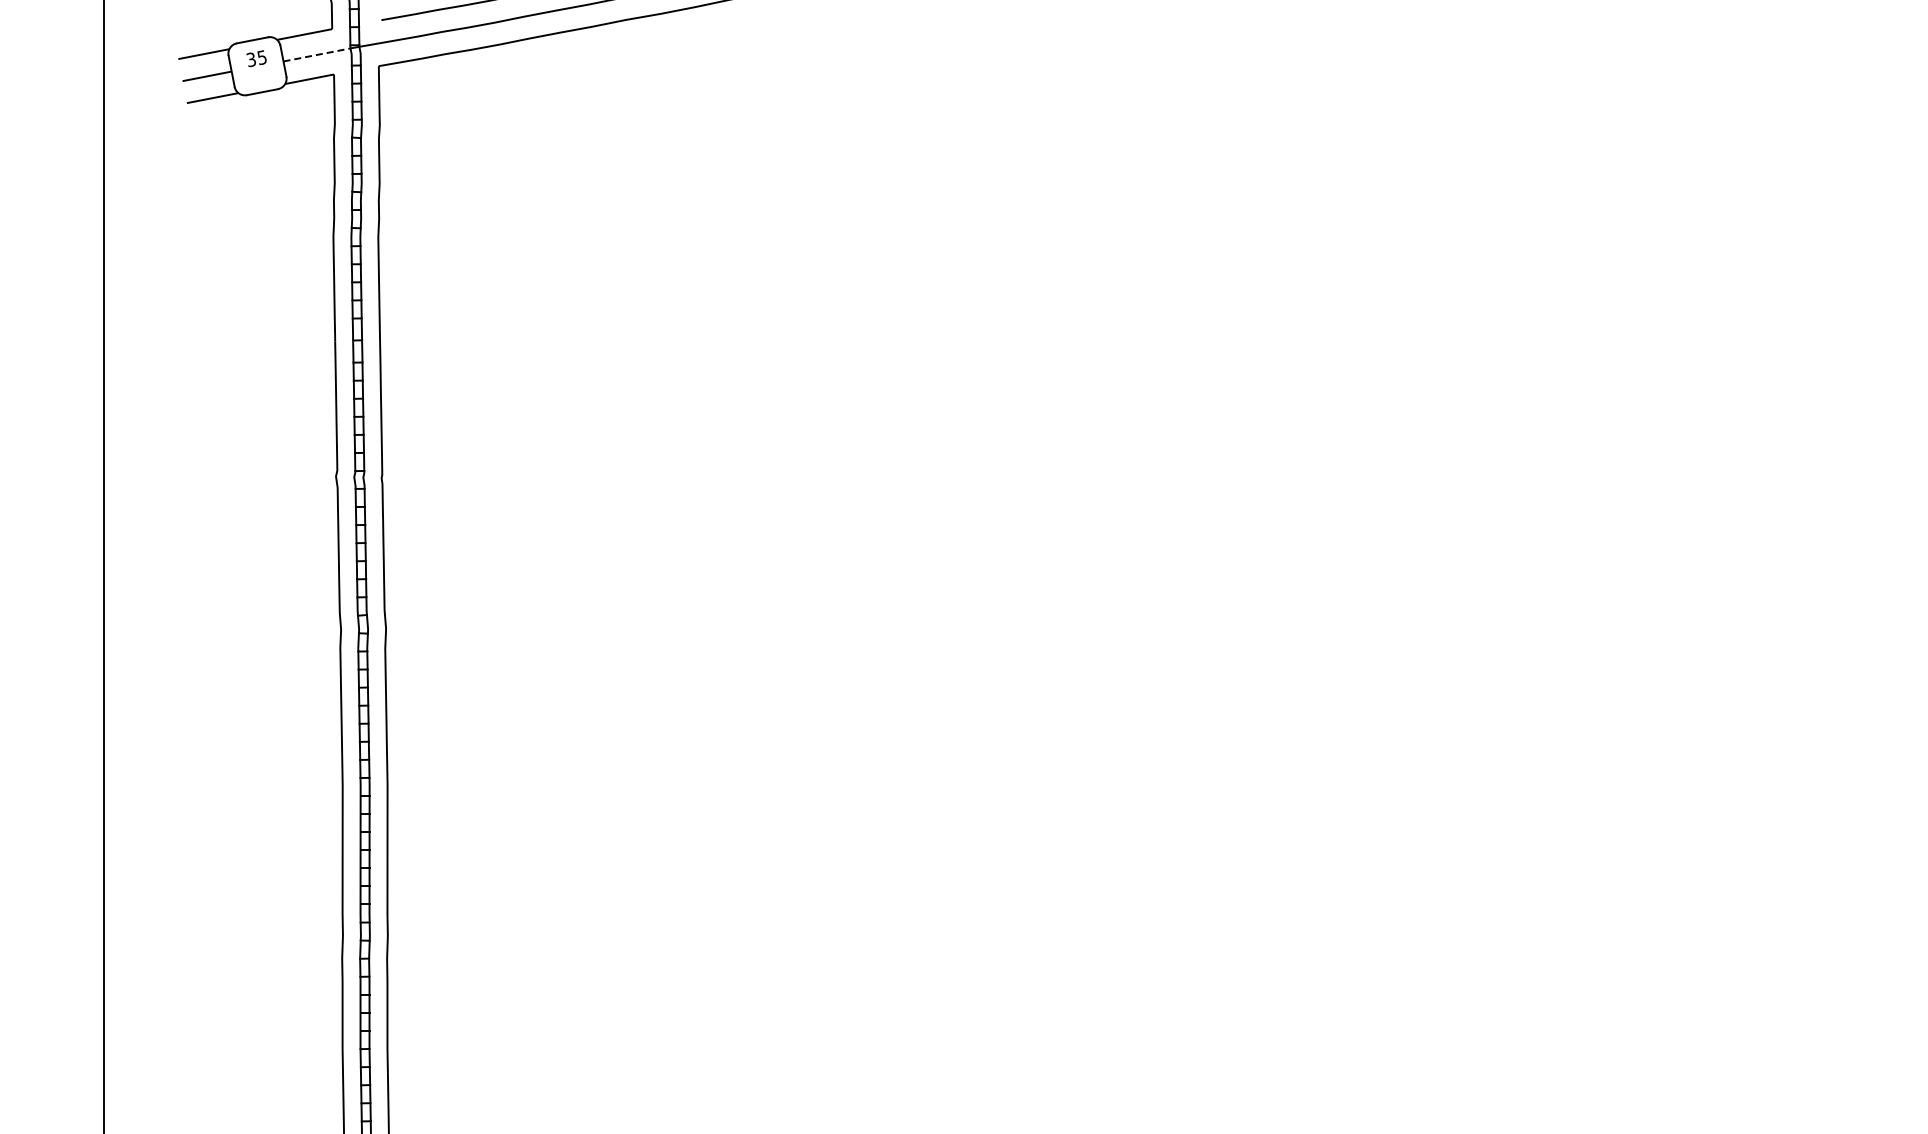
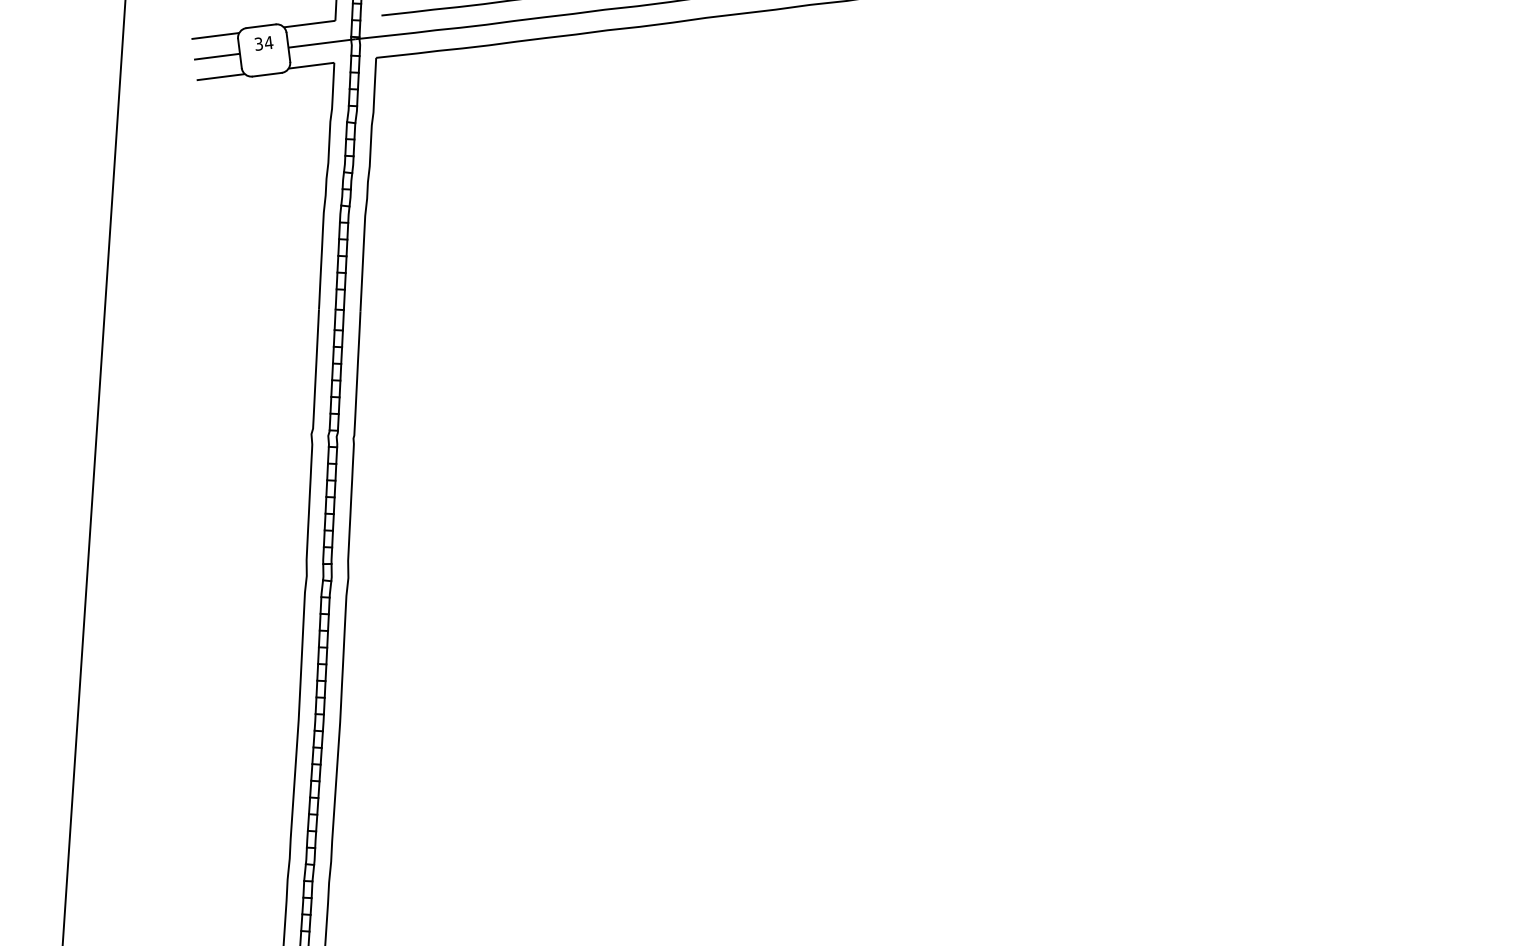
line: (319, 54) -> (322, 43), dashed -> solid
text: (262, 57) -> (269, 42), 35 -> 34

